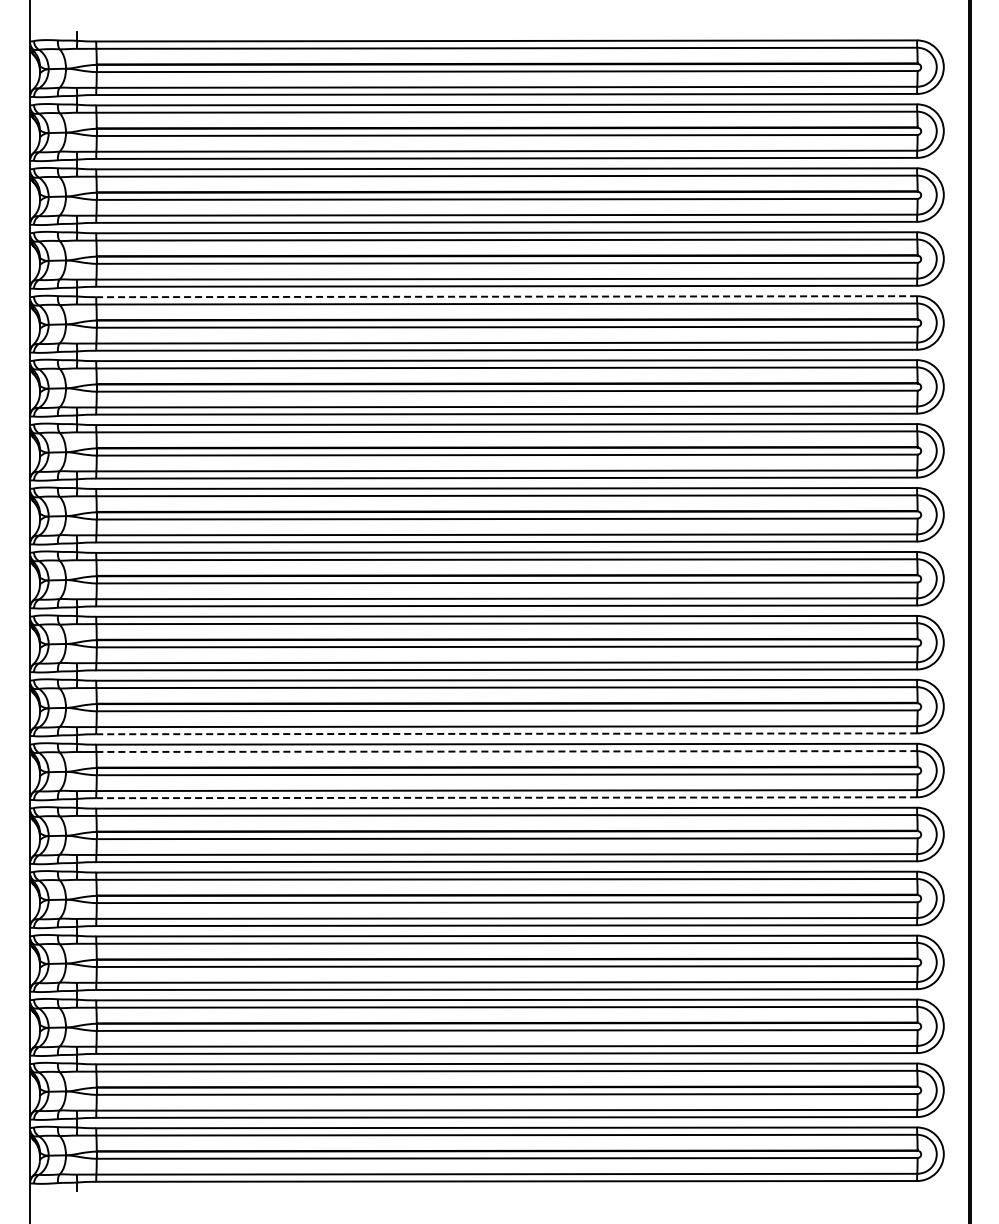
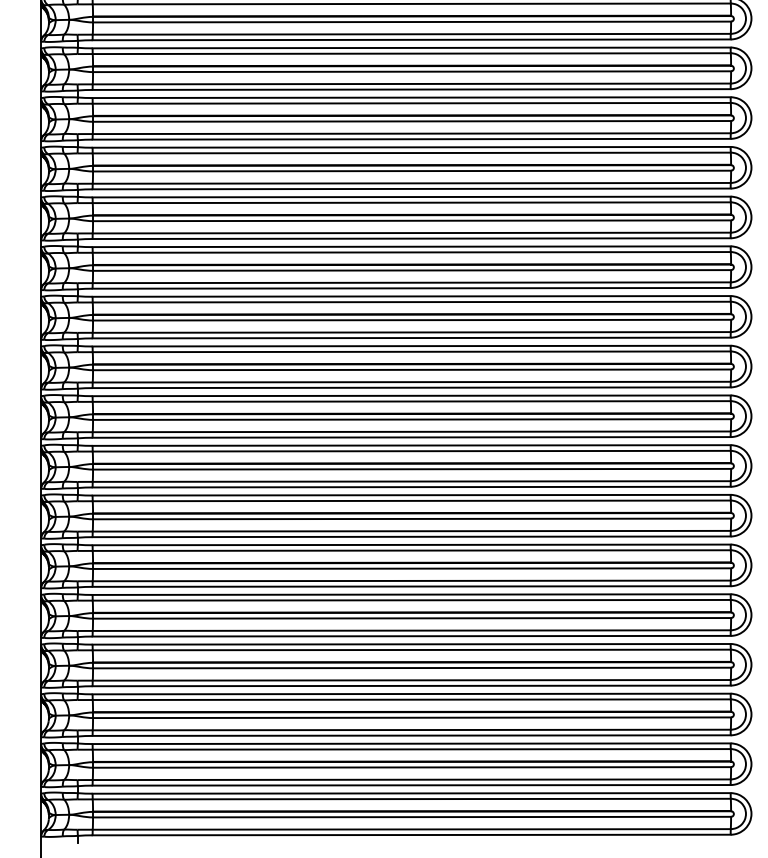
line: (506, 296) -> (411, 147), dashed -> solid
line: (507, 733) -> (412, 486), dashed -> solid
line: (507, 751) -> (412, 500), dashed -> solid
line: (506, 797) -> (411, 536), dashed -> solid

